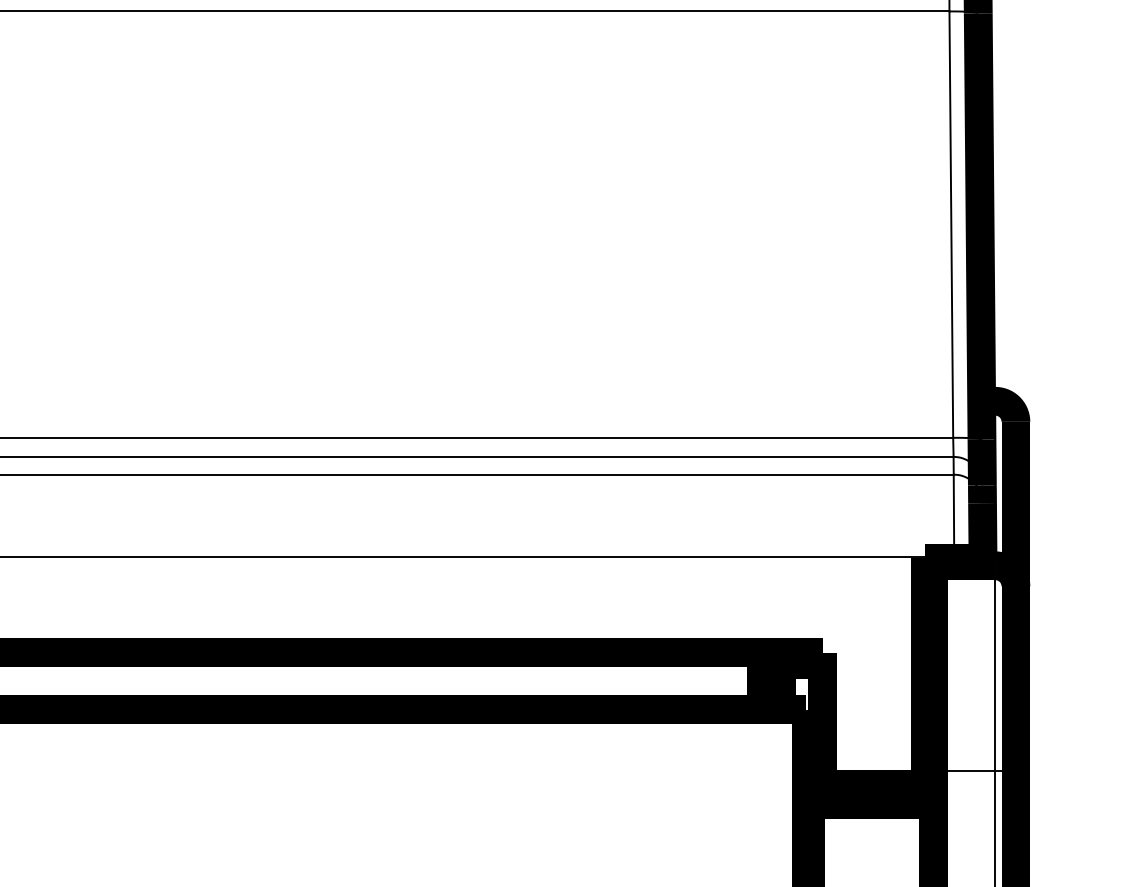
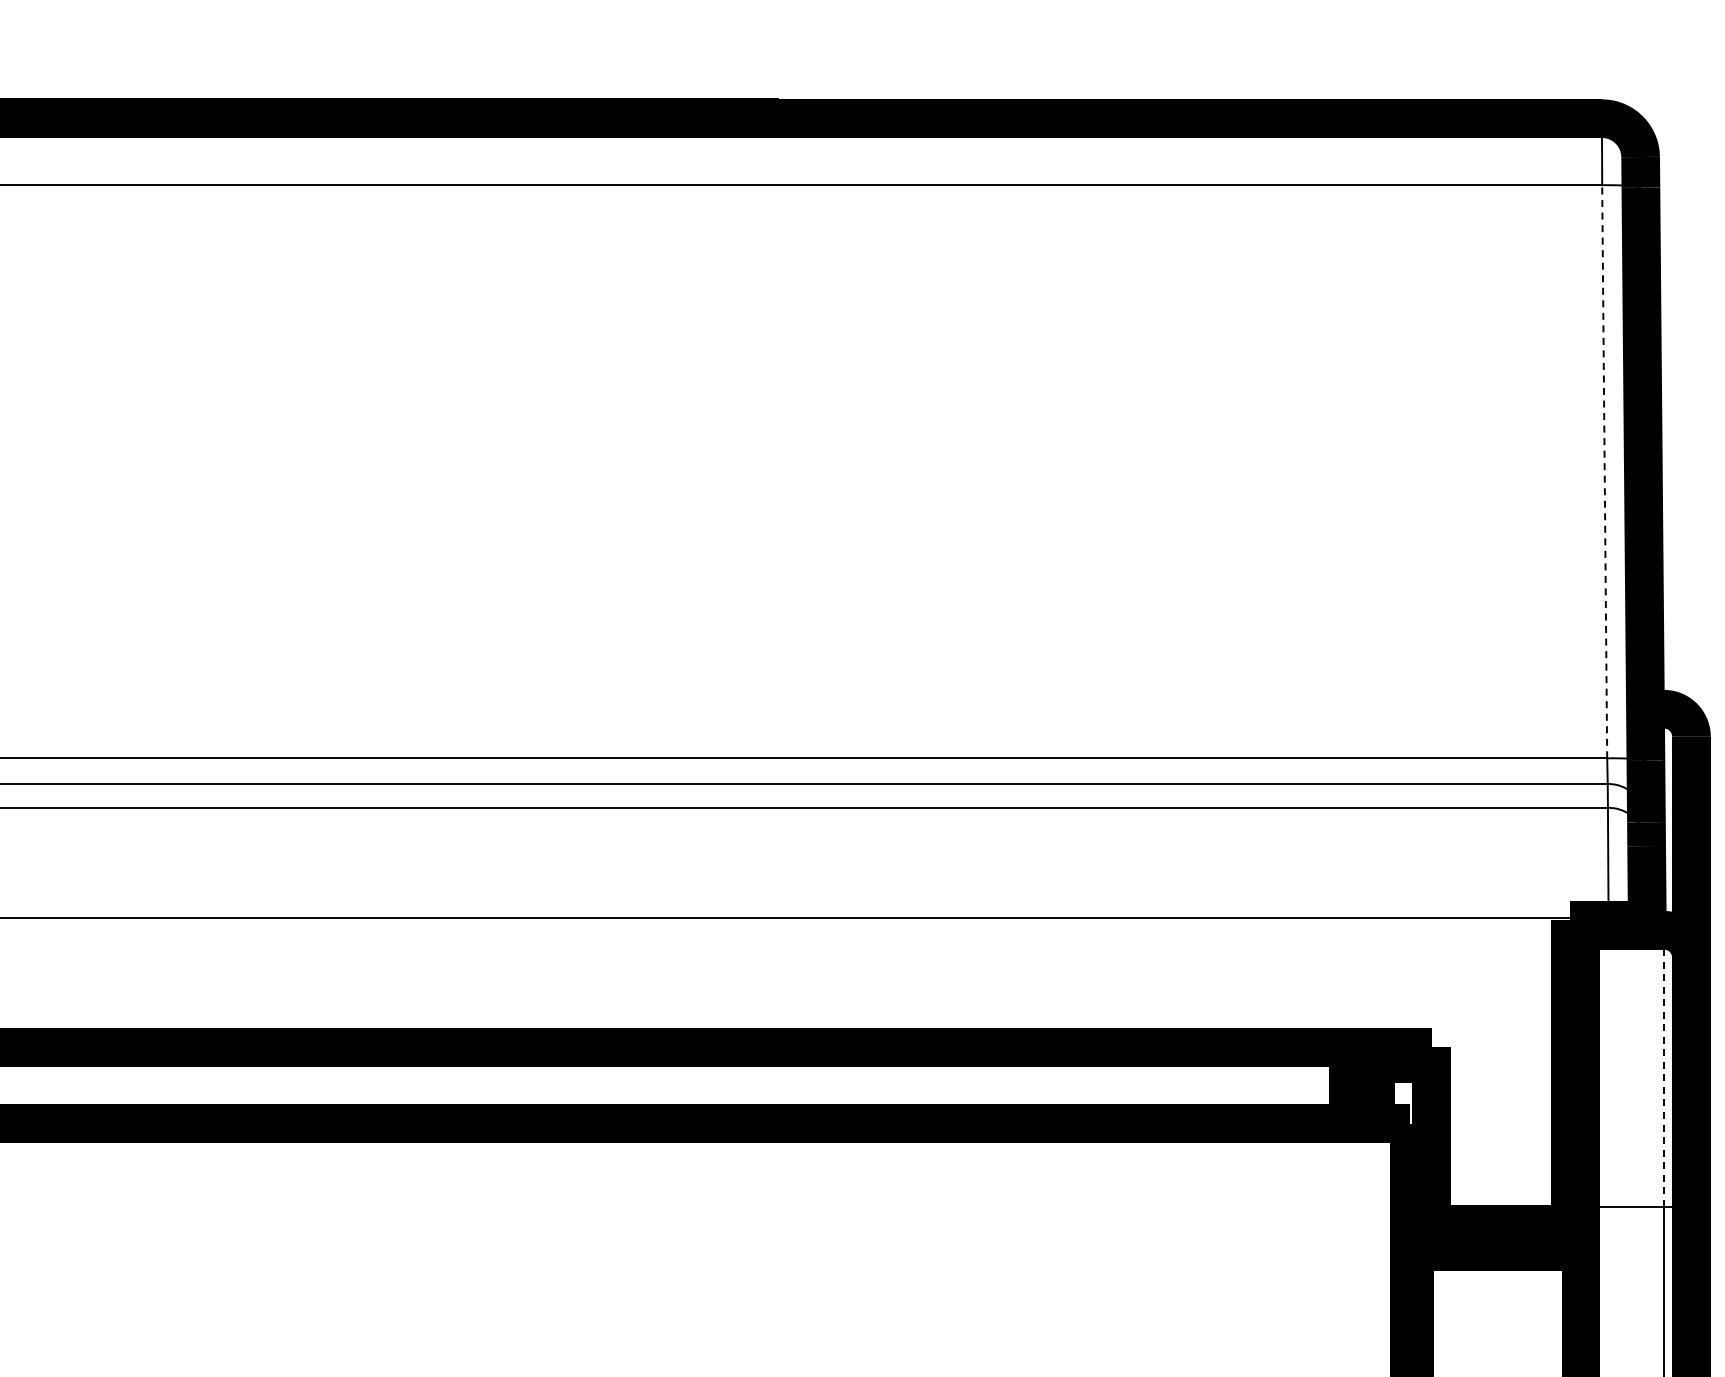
line: (951, 224) -> (1604, 471), solid -> dashed
line: (995, 667) -> (1663, 1067), solid -> dashed

